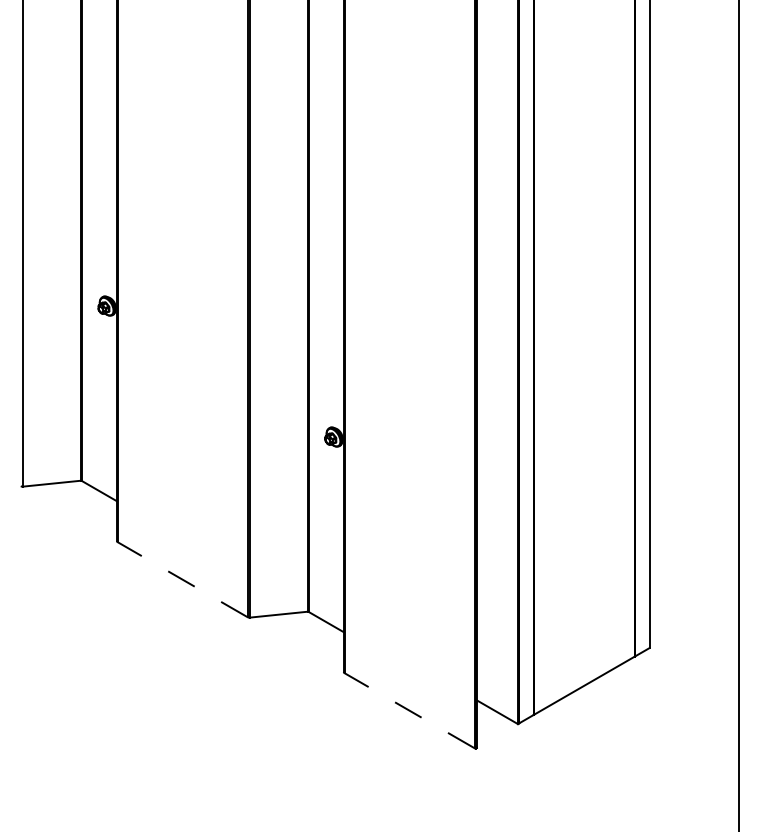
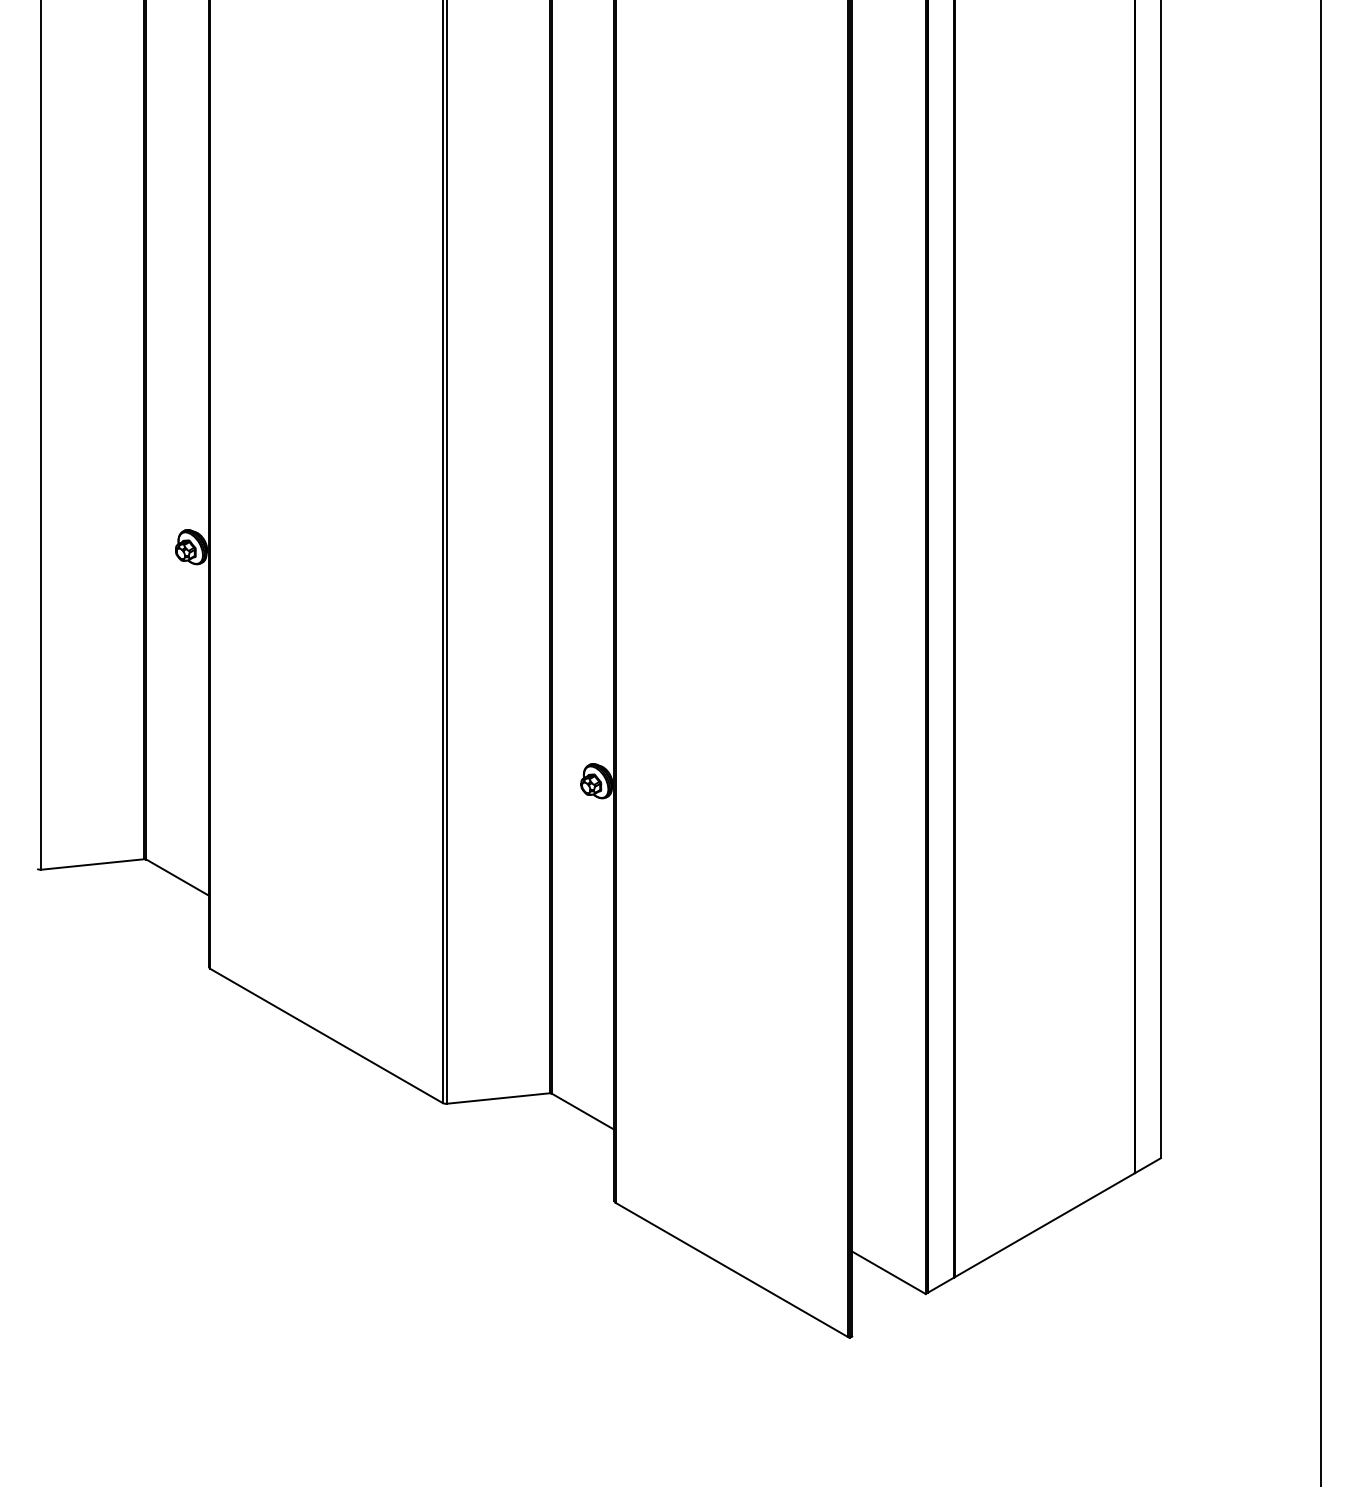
line: (182, 579) -> (326, 1035), dashed -> solid
line: (409, 710) -> (731, 1269), dashed -> solid

